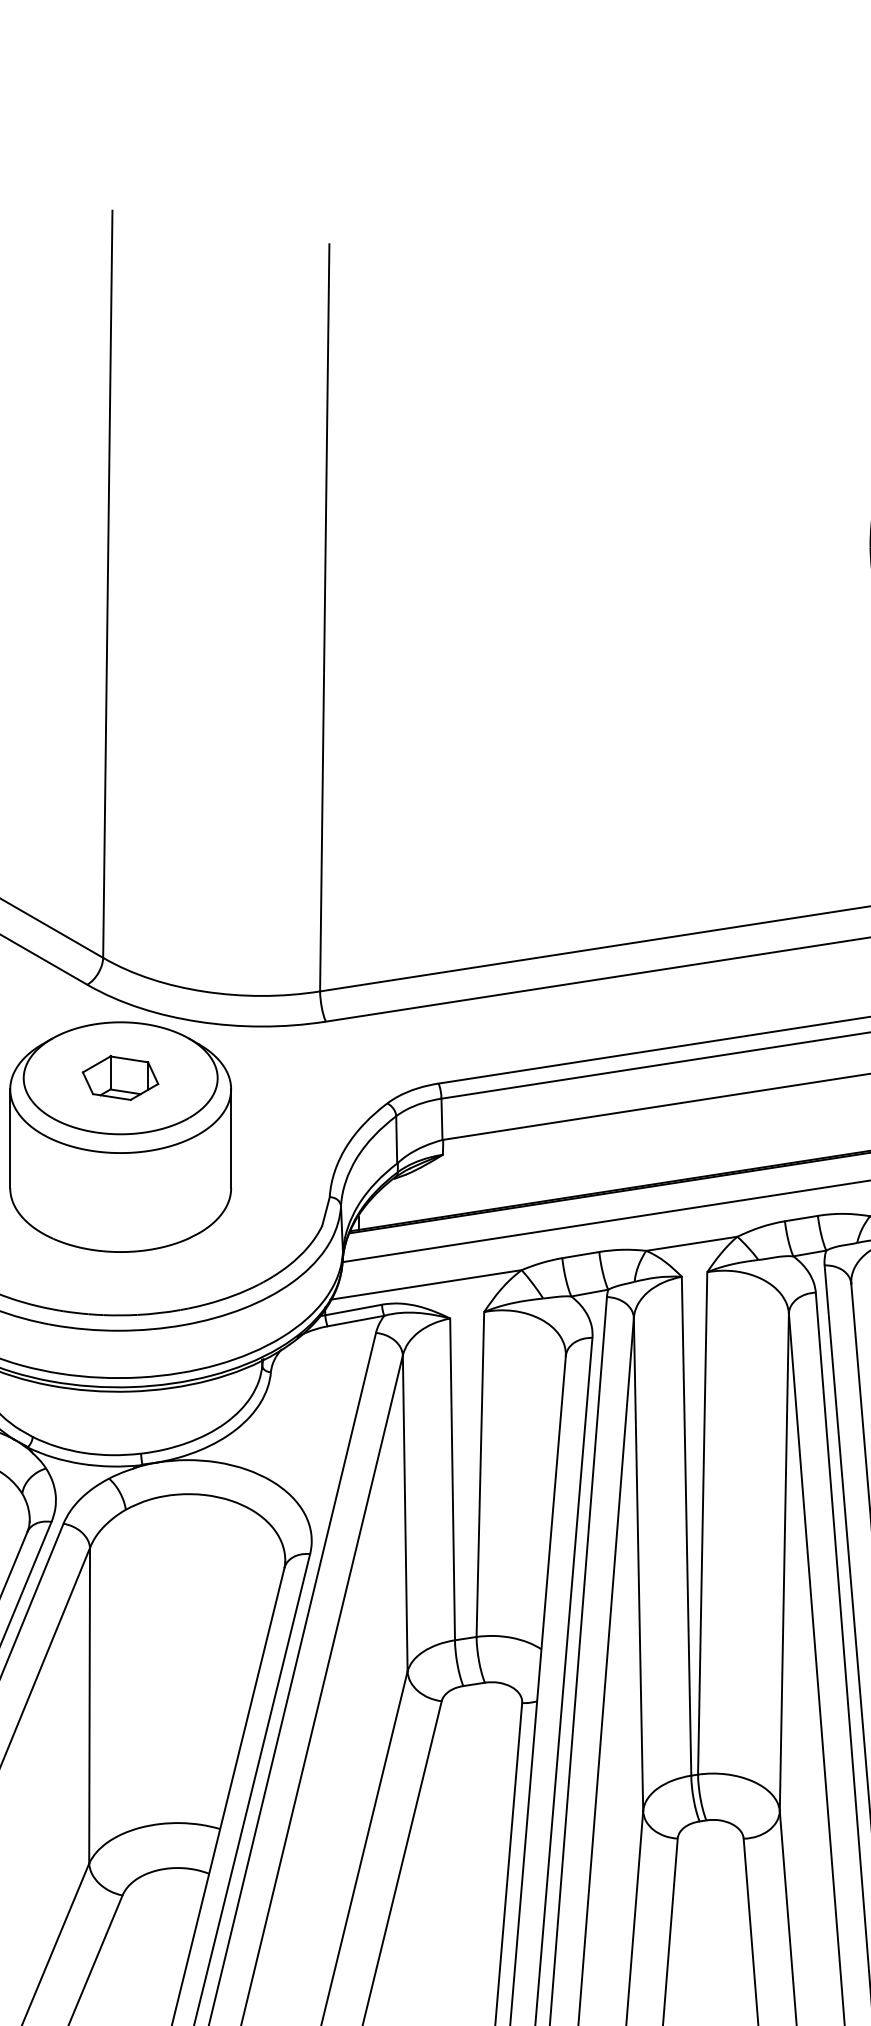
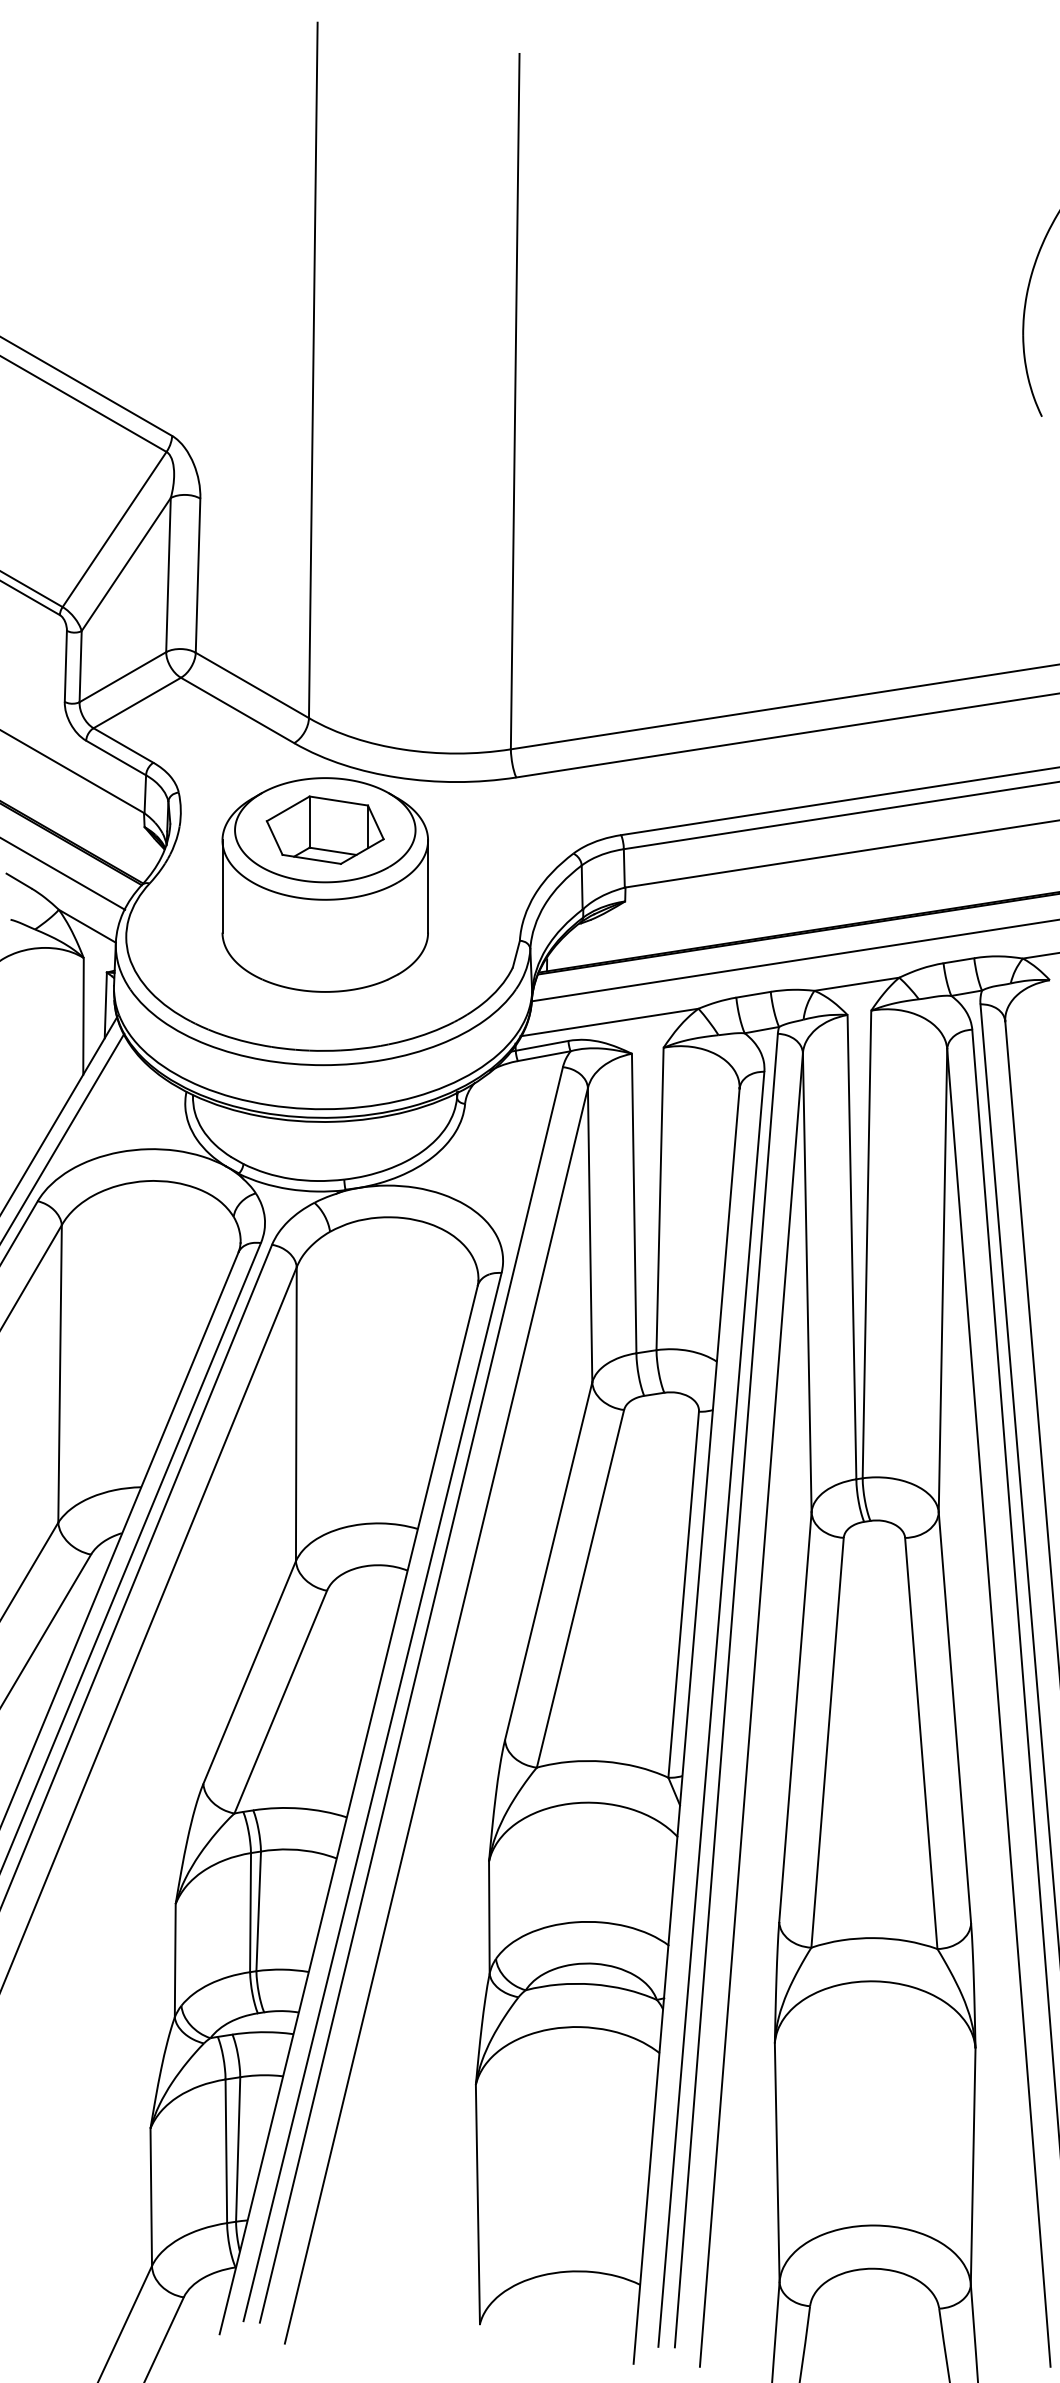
part: (119, 1077) -> (324, 829), size x1.67

